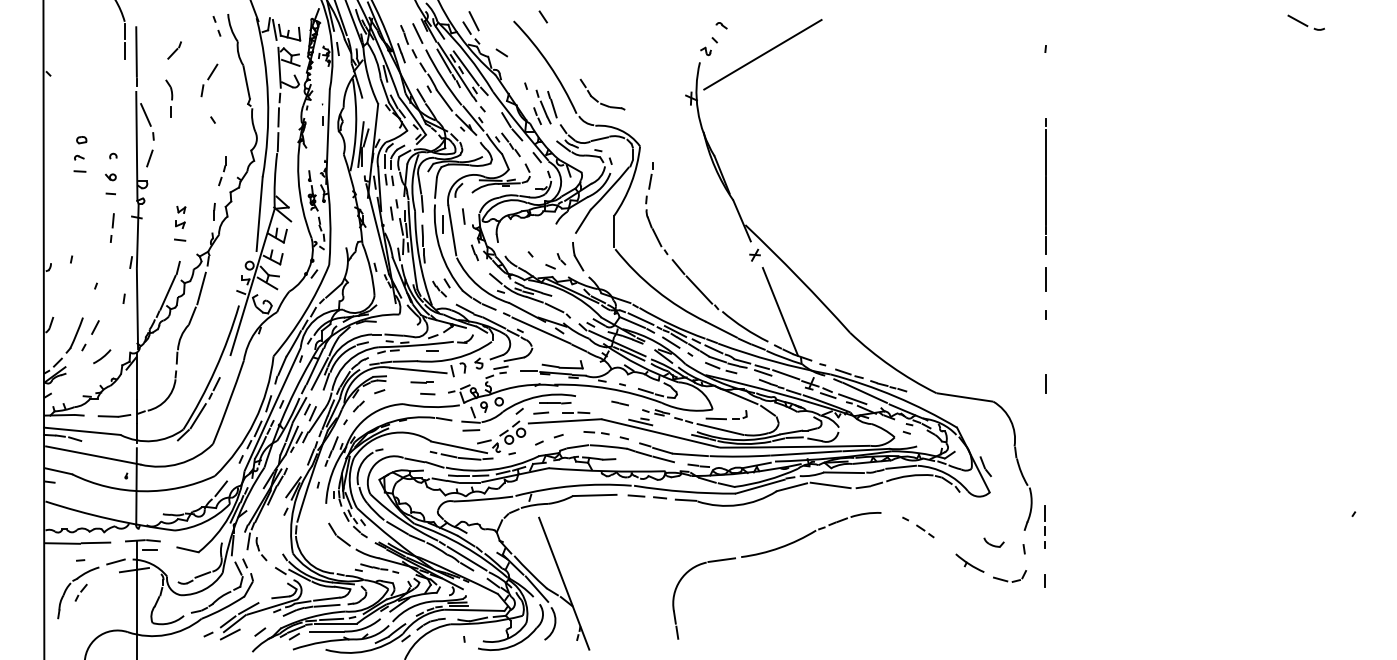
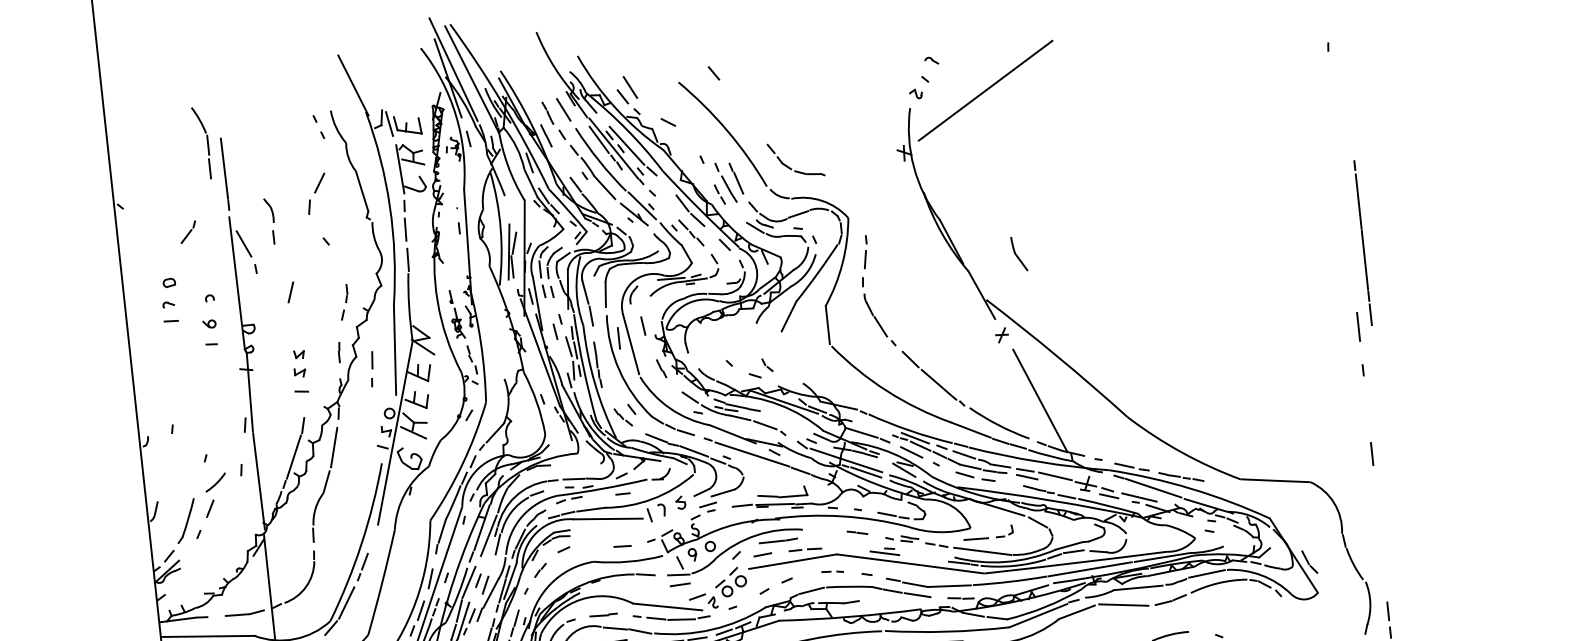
part: (174, 50) -> (188, 232), moved
line: (149, 158) -> (290, 292), moved
line: (1045, 186) -> (1362, 243), moved
part: (111, 227) -> (371, 368), moved
part: (578, 256) -> (1019, 253), moved
line: (640, 318) -> (871, 426), removed
line: (102, 356) -> (216, 482), moved
line: (421, 382) -> (602, 615), moved
part: (596, 433) -> (832, 572), size x0.7

